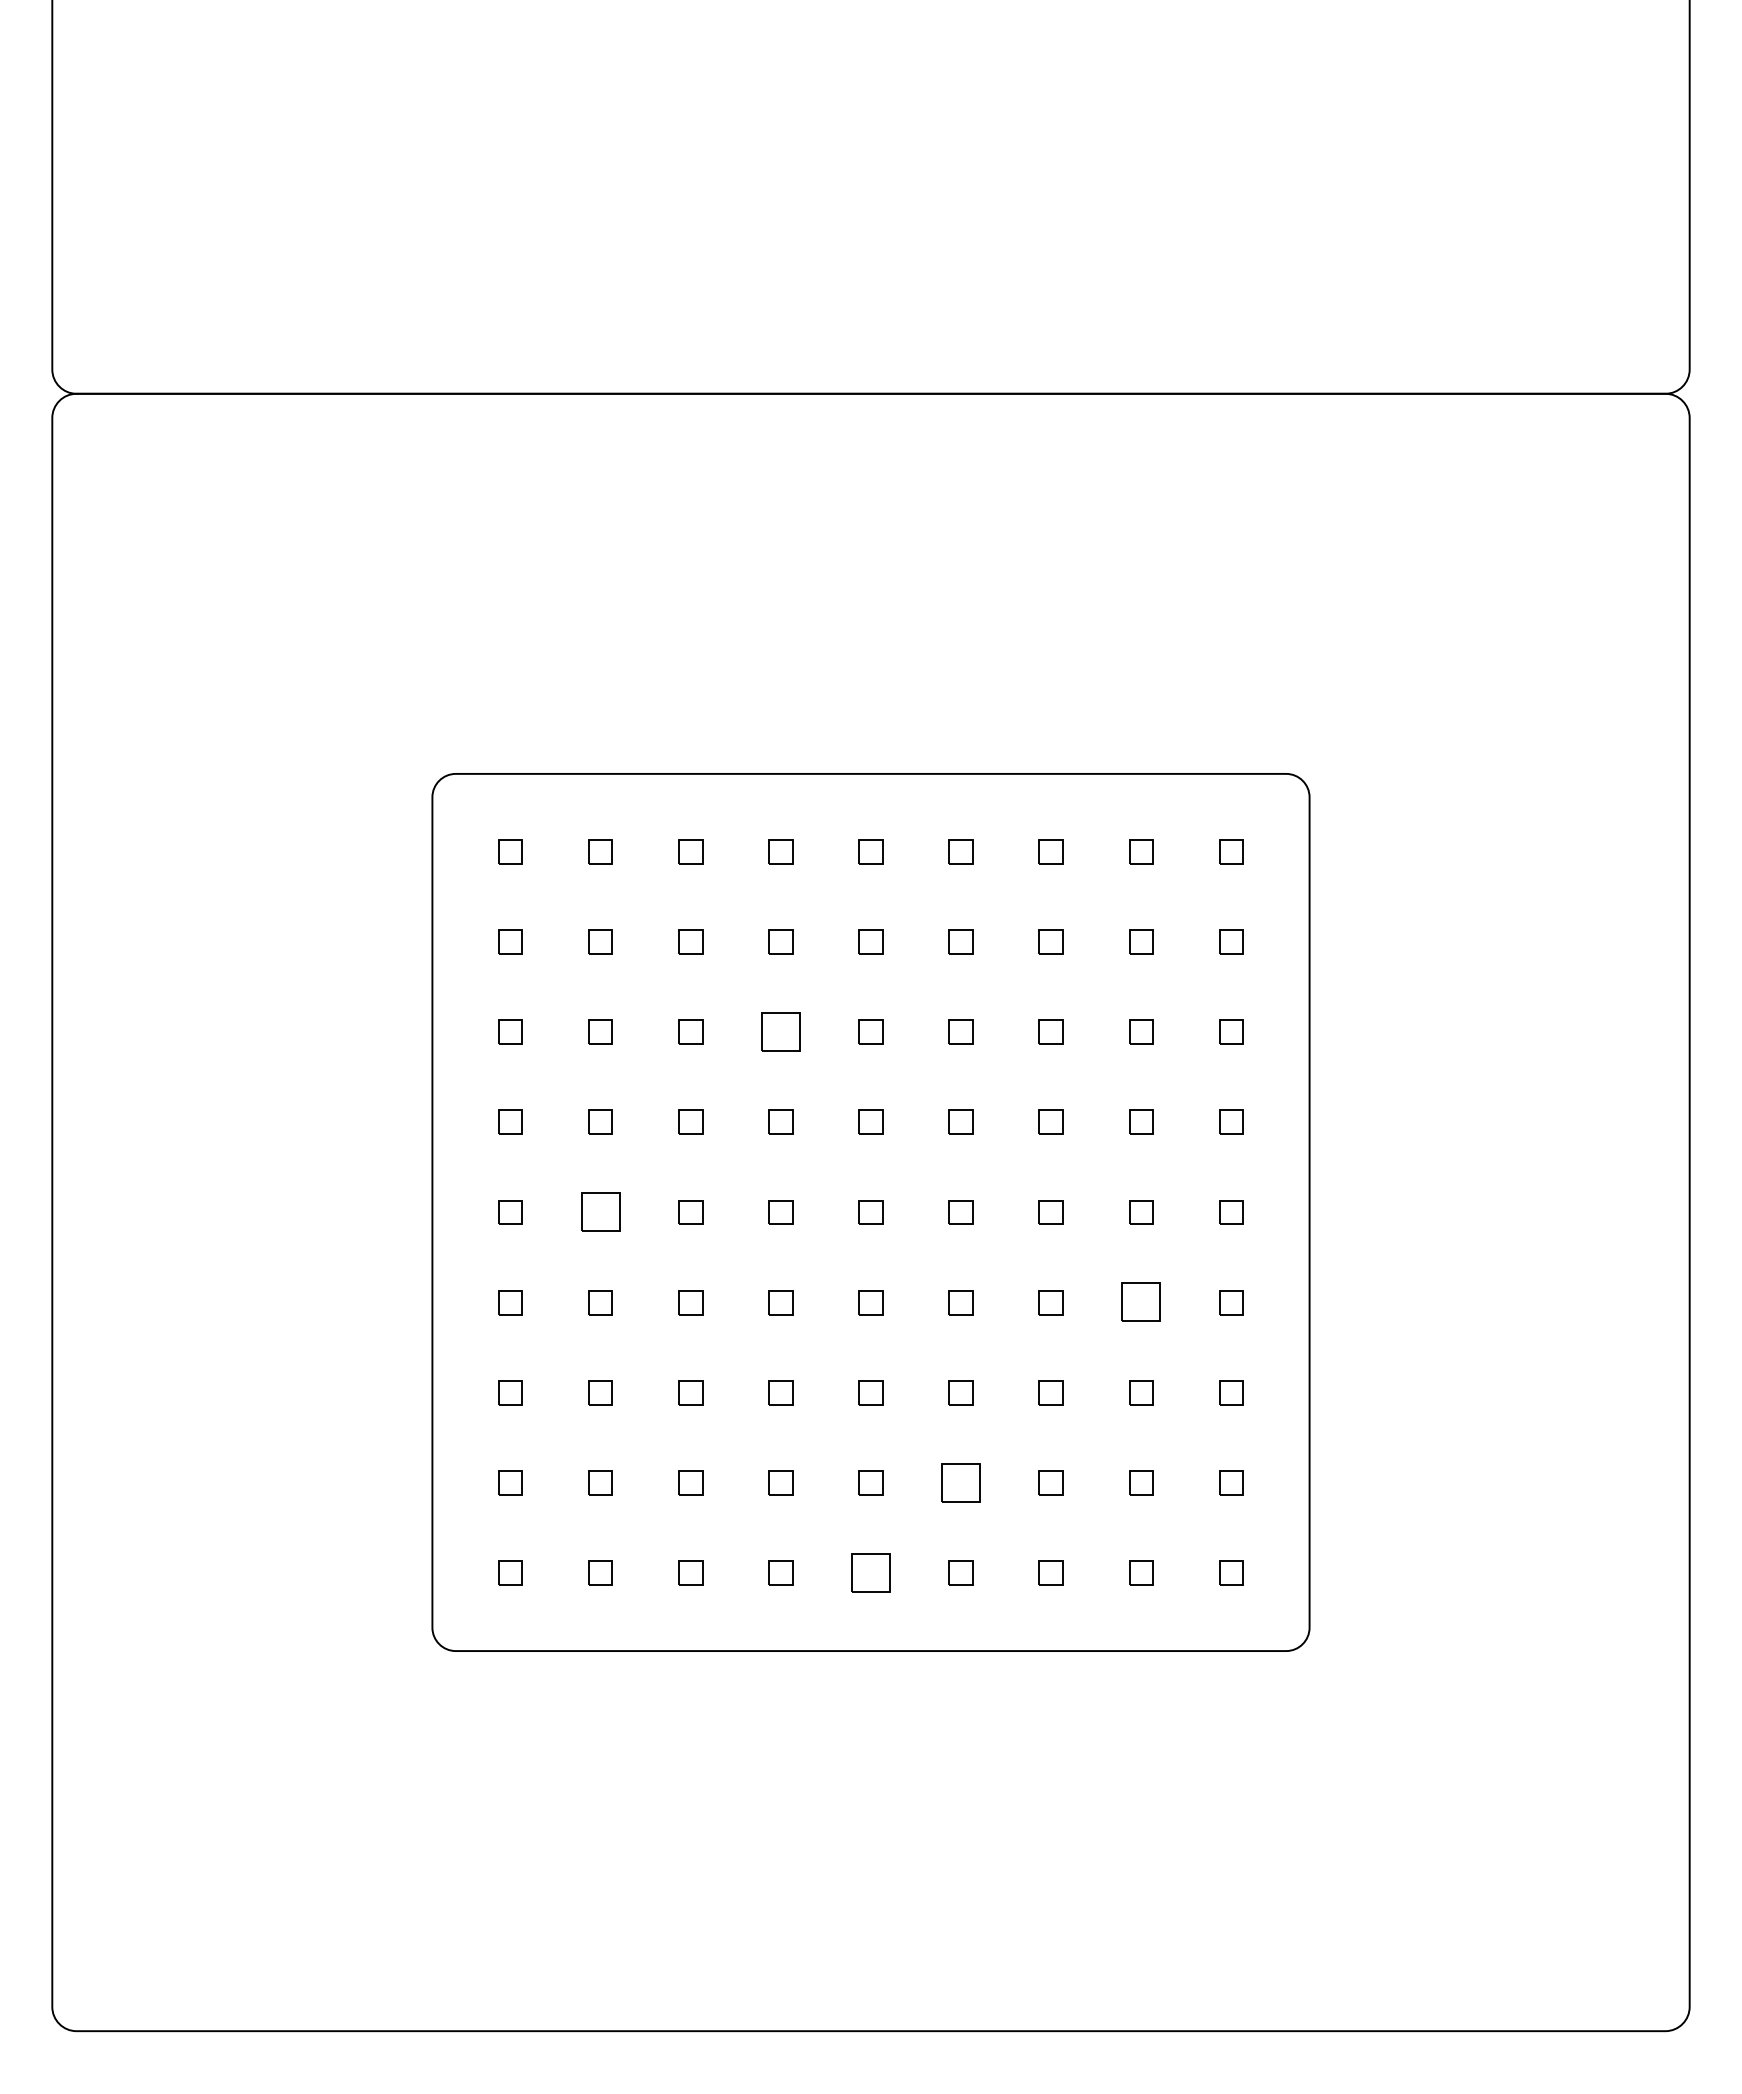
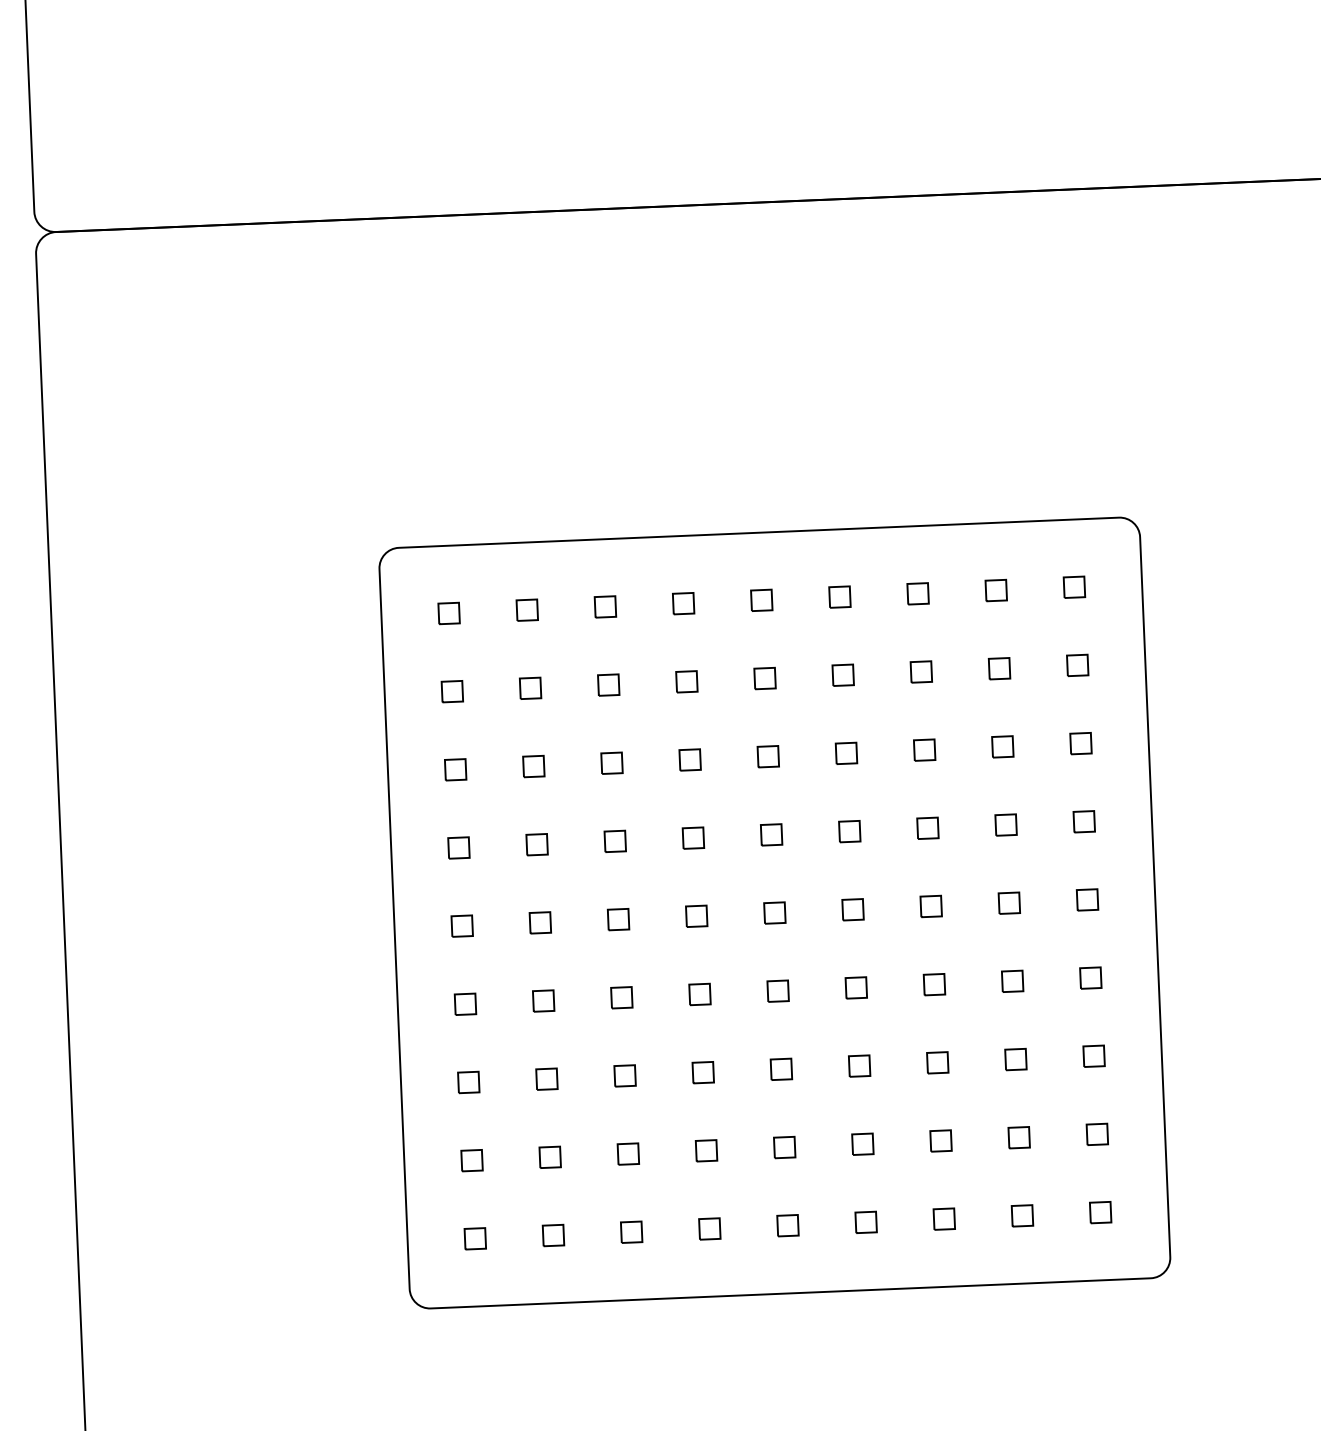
part: (780, 1031) -> (689, 759), size x0.62
part: (600, 1212) -> (540, 922), size x0.62
part: (1141, 1302) -> (1012, 981), size x0.62
part: (960, 1482) -> (862, 1143), size x0.62
part: (870, 1572) -> (787, 1225), size x0.62

